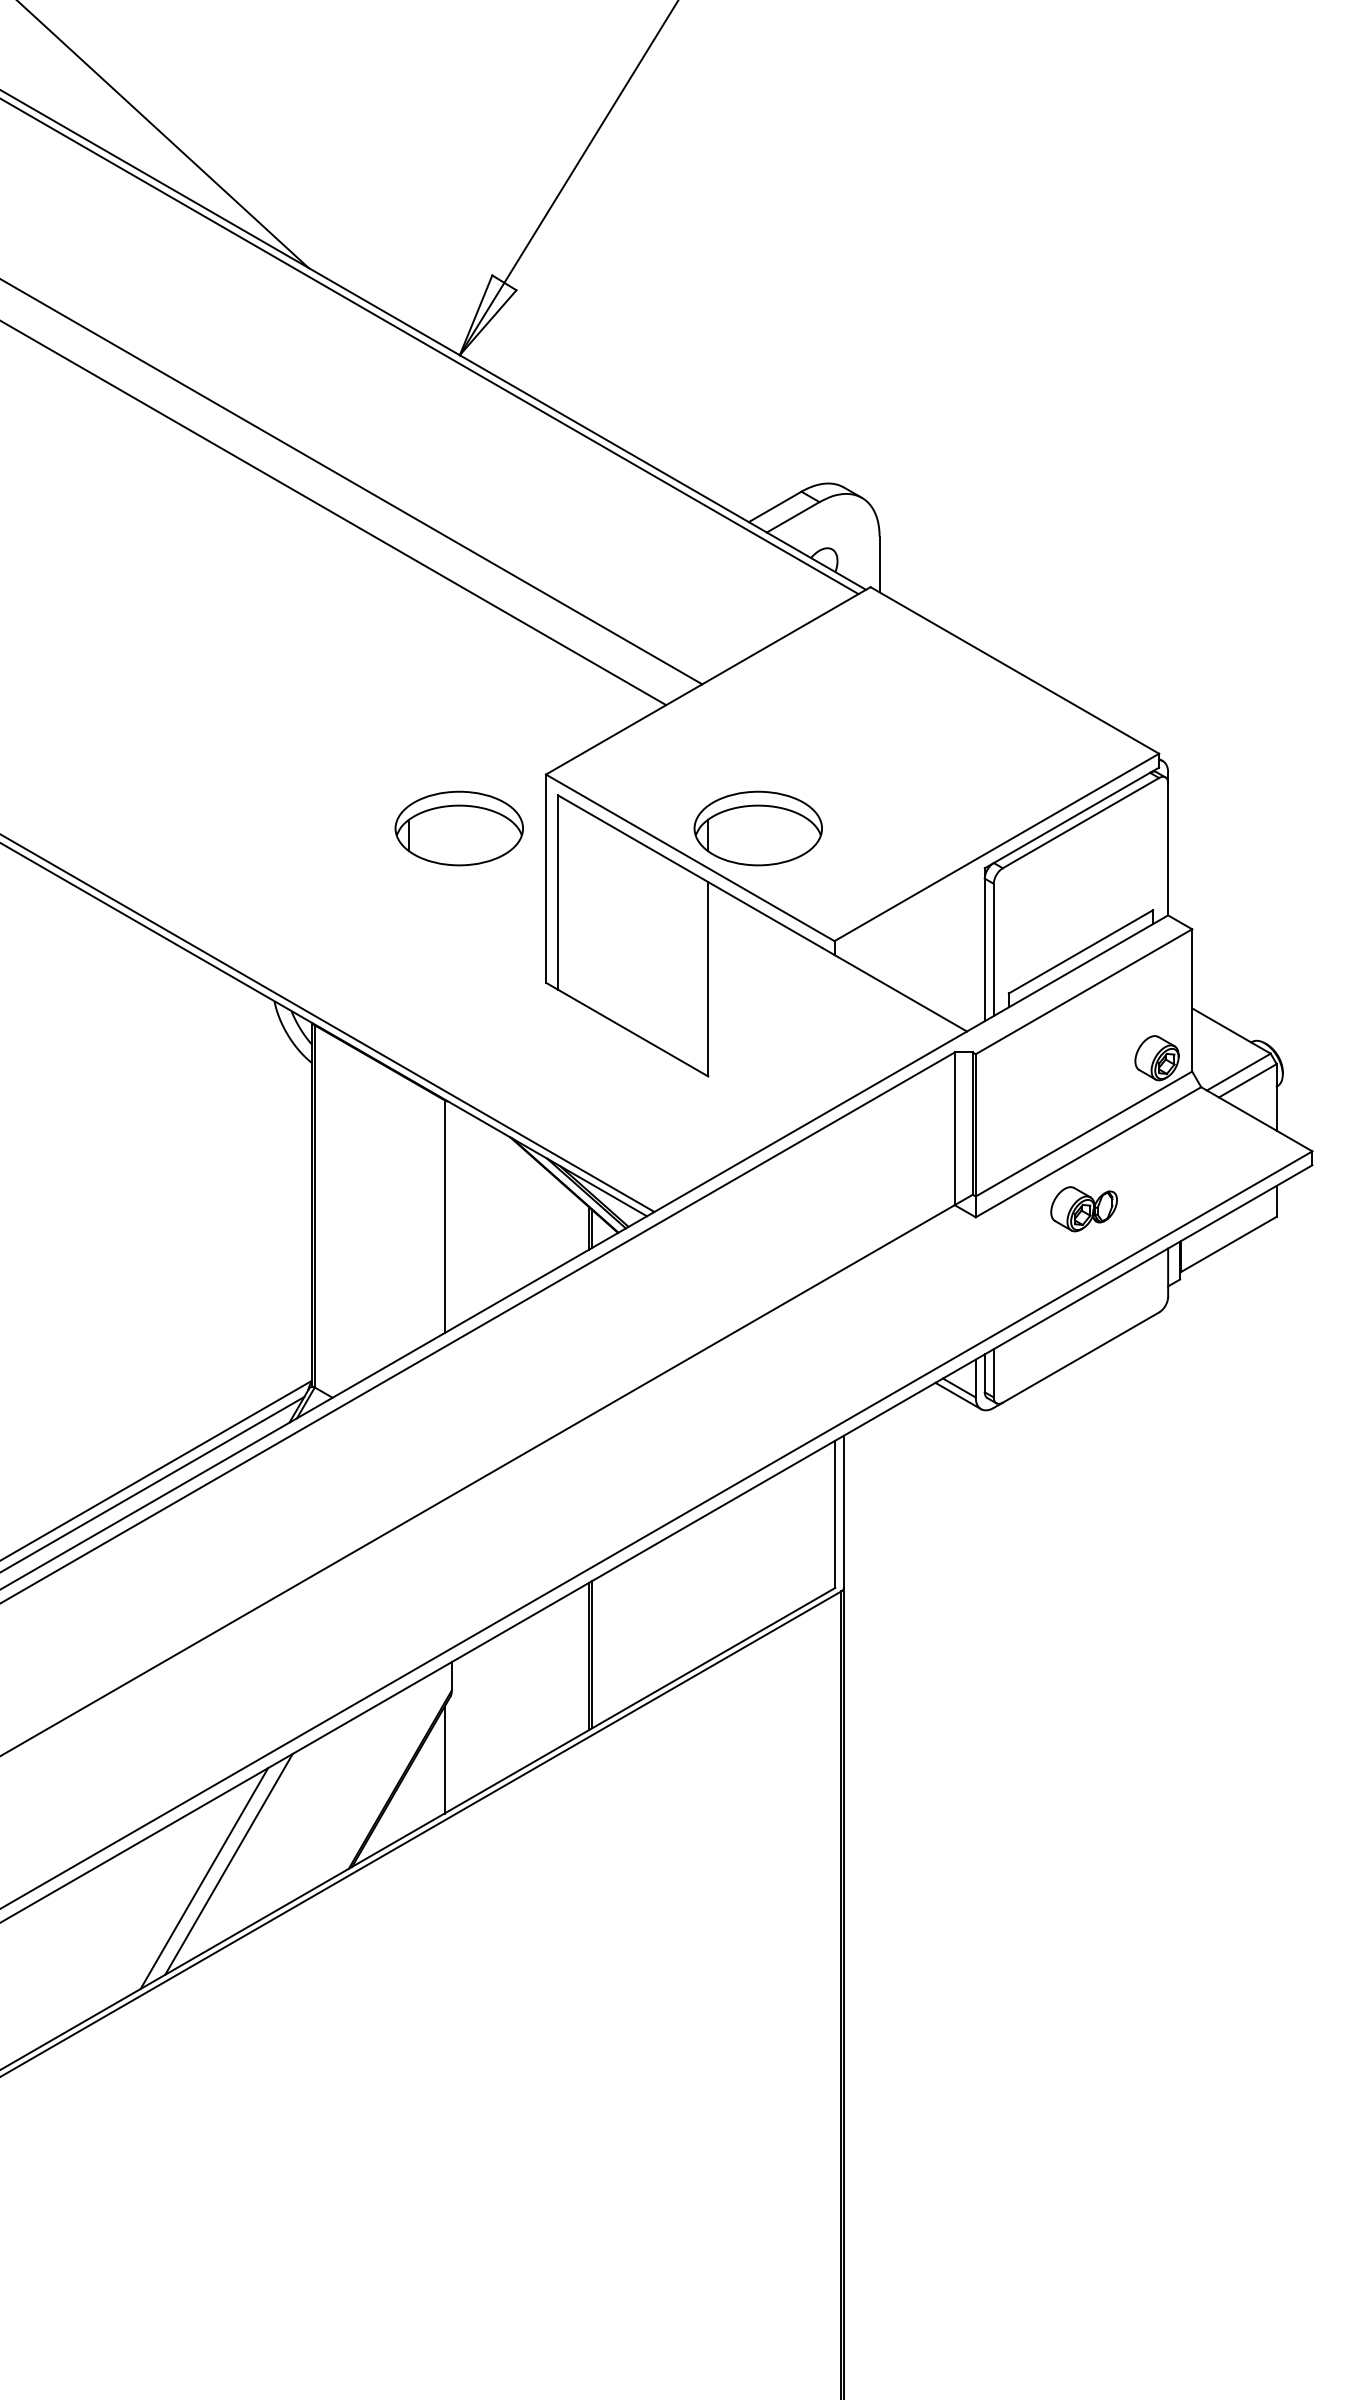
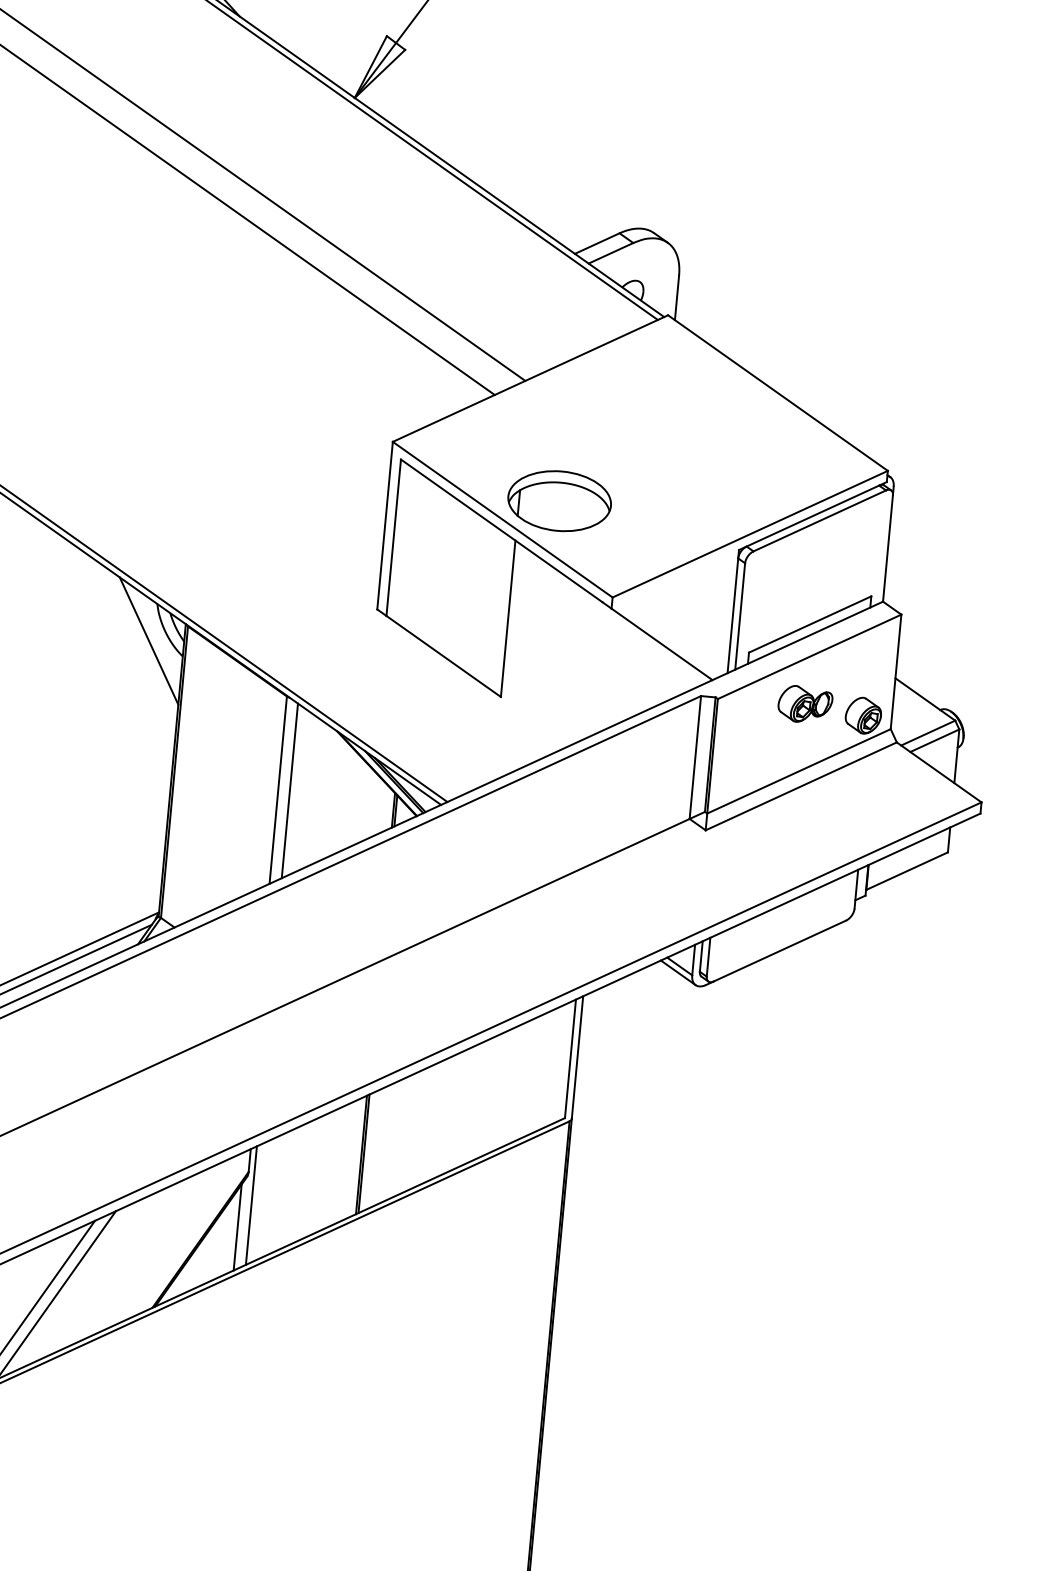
part: (458, 828) -> (318, 478), removed
line: (268, 1047) -> (149, 640), added
part: (1083, 1209) -> (804, 704), moved
line: (459, 1215) -> (290, 790), added
line: (459, 1731) -> (251, 1205), added

